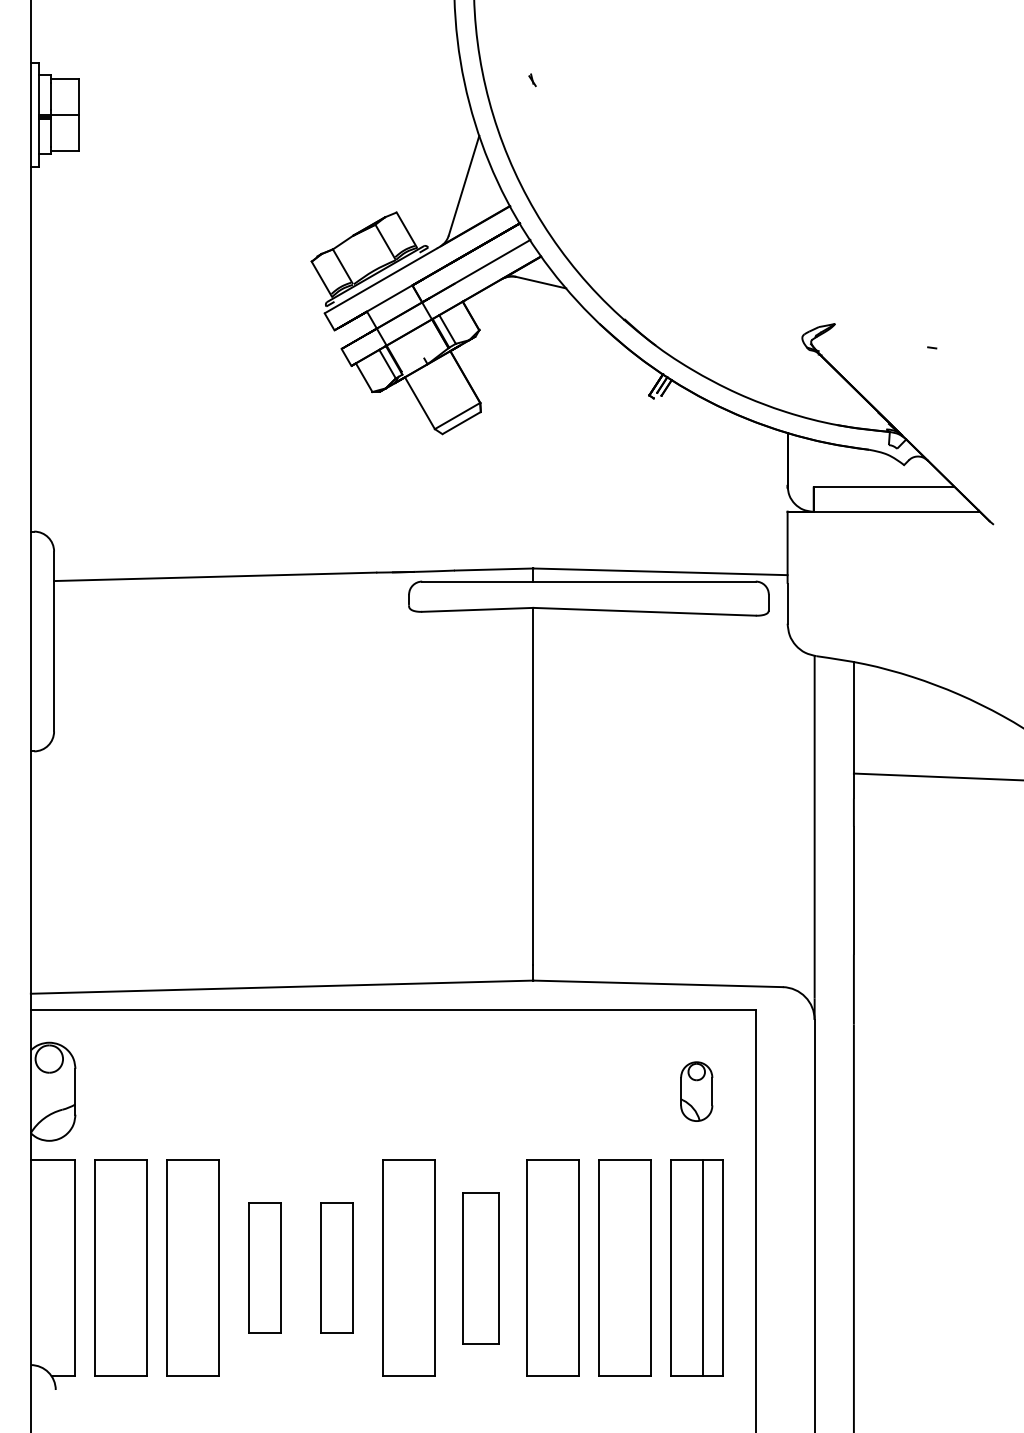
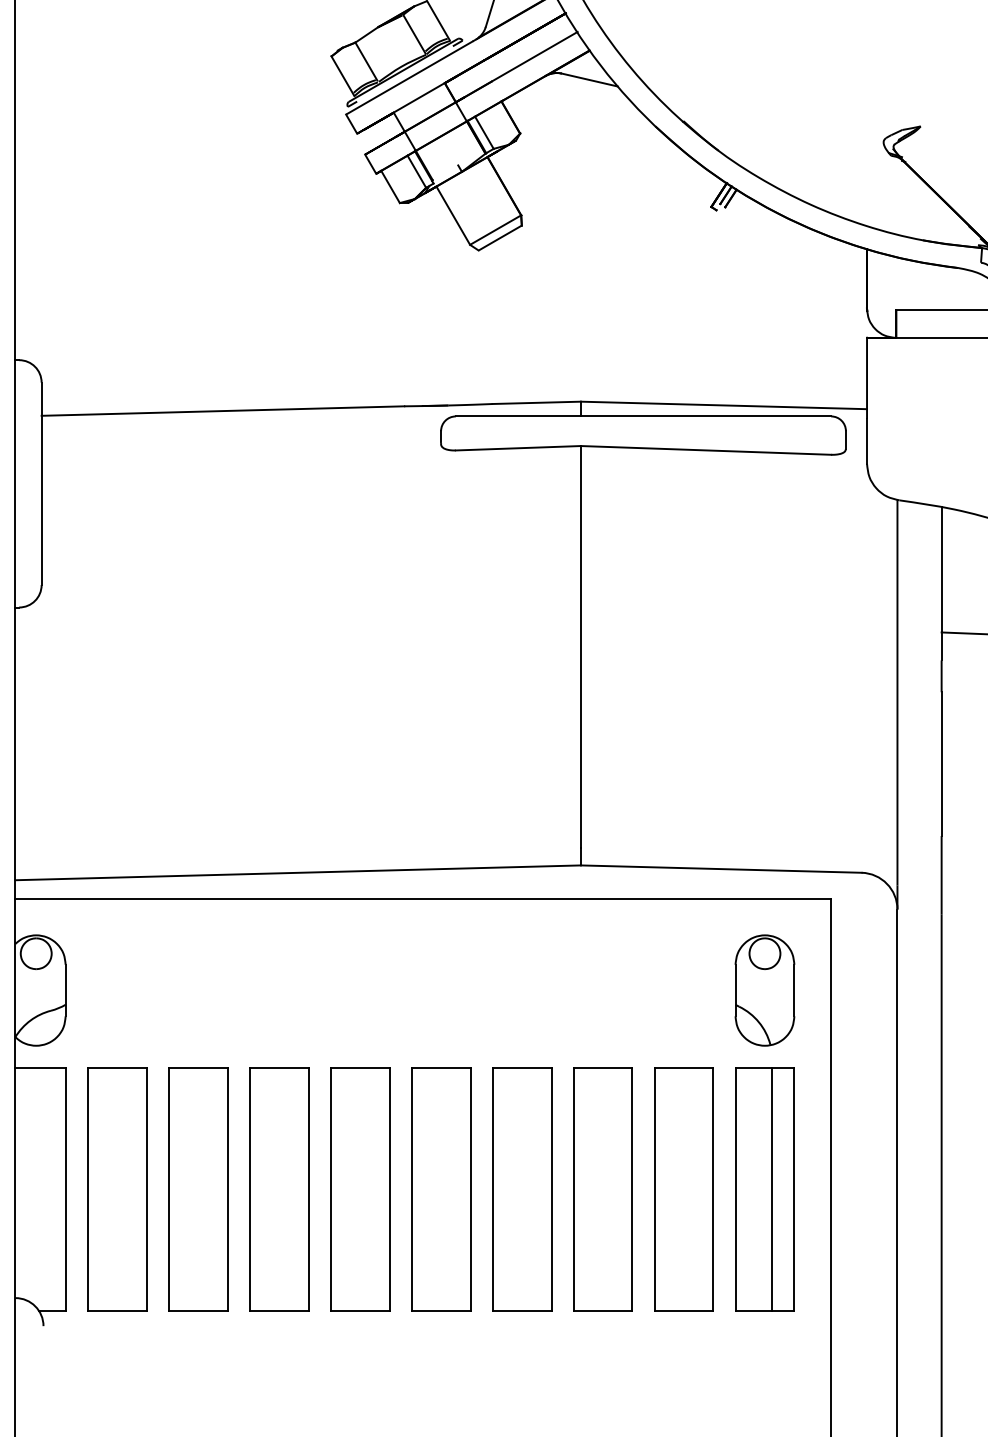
part: (696, 1091) -> (764, 990), size x1.67
part: (264, 1267) -> (278, 1188), size x1.67
part: (336, 1267) -> (359, 1188), size x1.67
part: (480, 1267) -> (521, 1188), size x1.43

